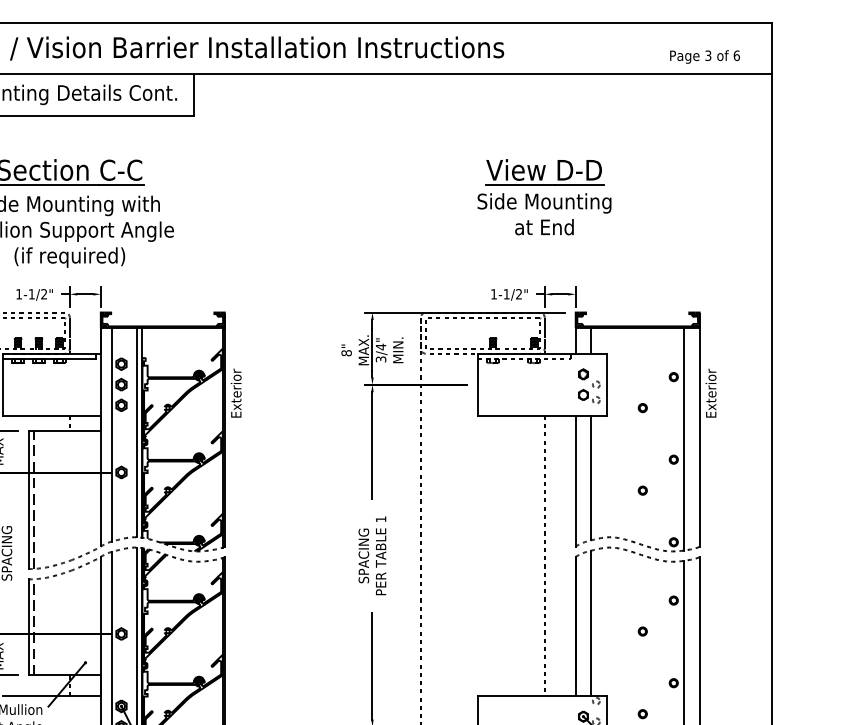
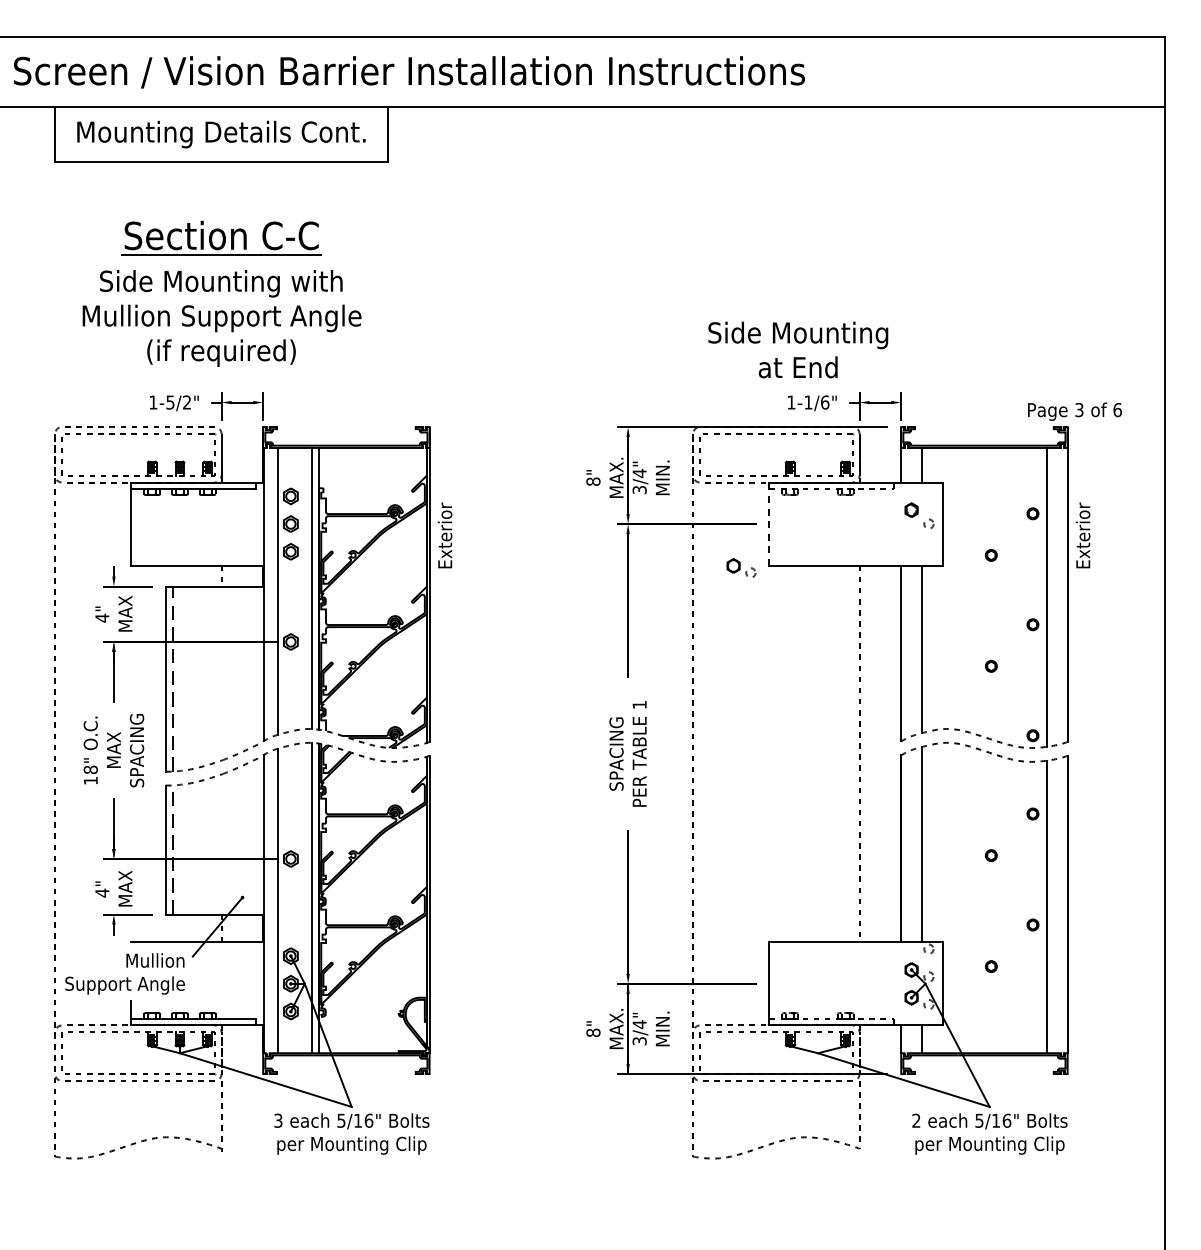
text: (704, 56) -> (1074, 411), moved
part: (544, 171) -> (859, 237), removed
text: (544, 213) -> (798, 349), moved
text: (31, 294) -> (170, 402), 1-1/2" -> 1-5/2"
text: (519, 294) -> (825, 402), 1-1/2" -> 1-1/6"
line: (477, 385) -> (769, 524), solid -> dashed
part: (589, 396) -> (741, 567), moved

